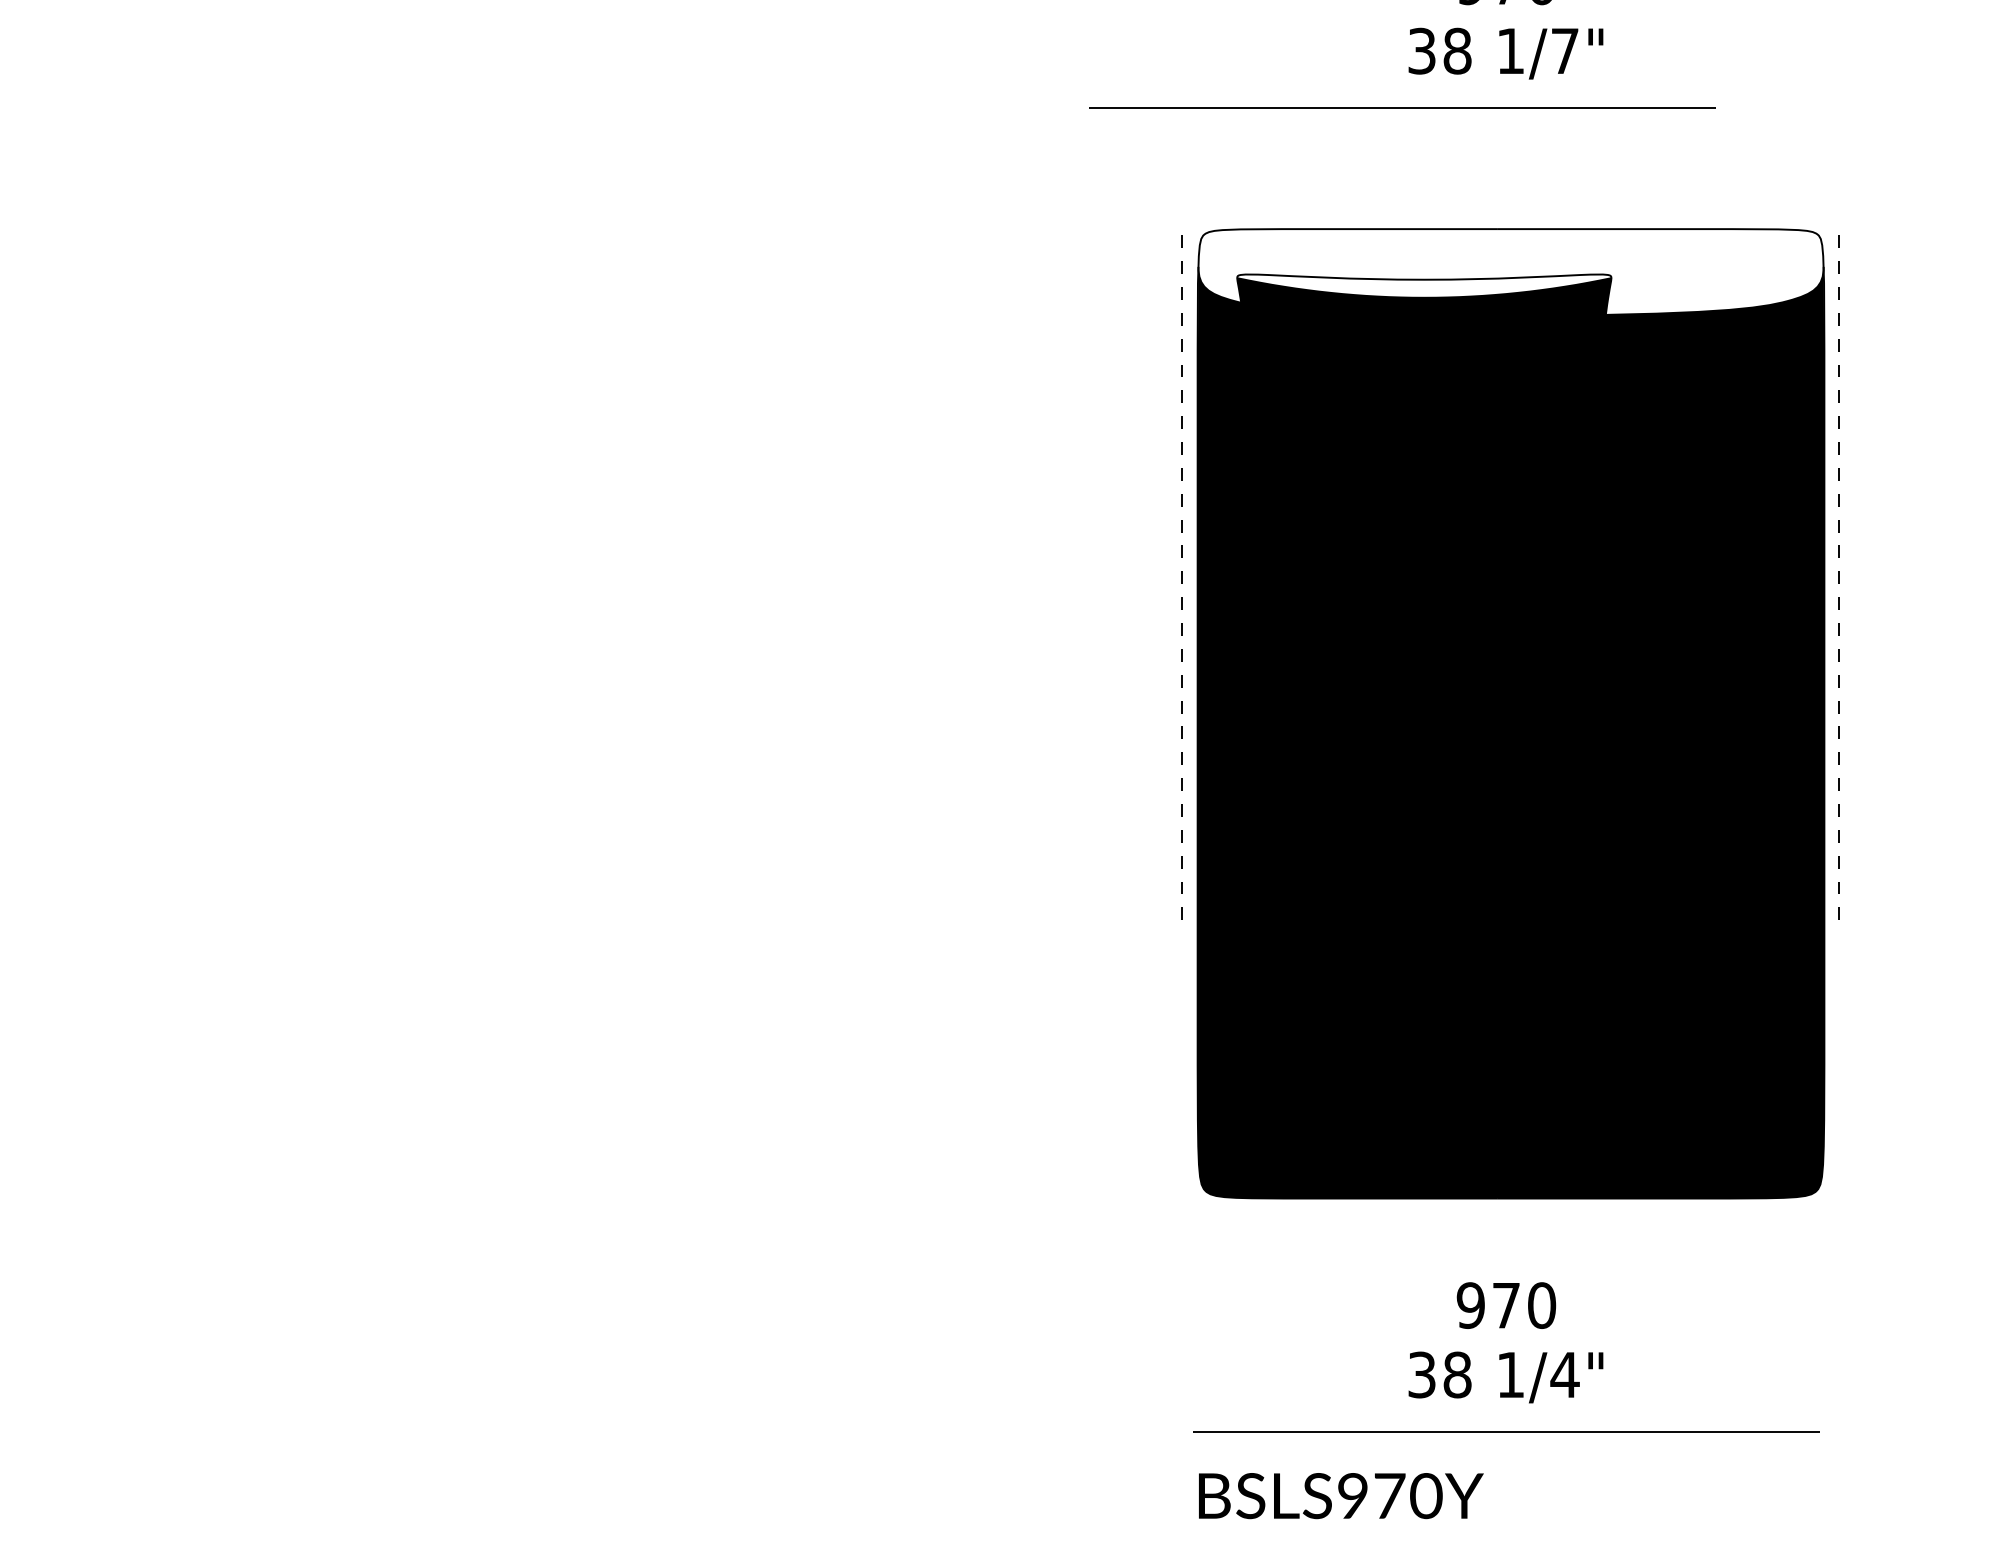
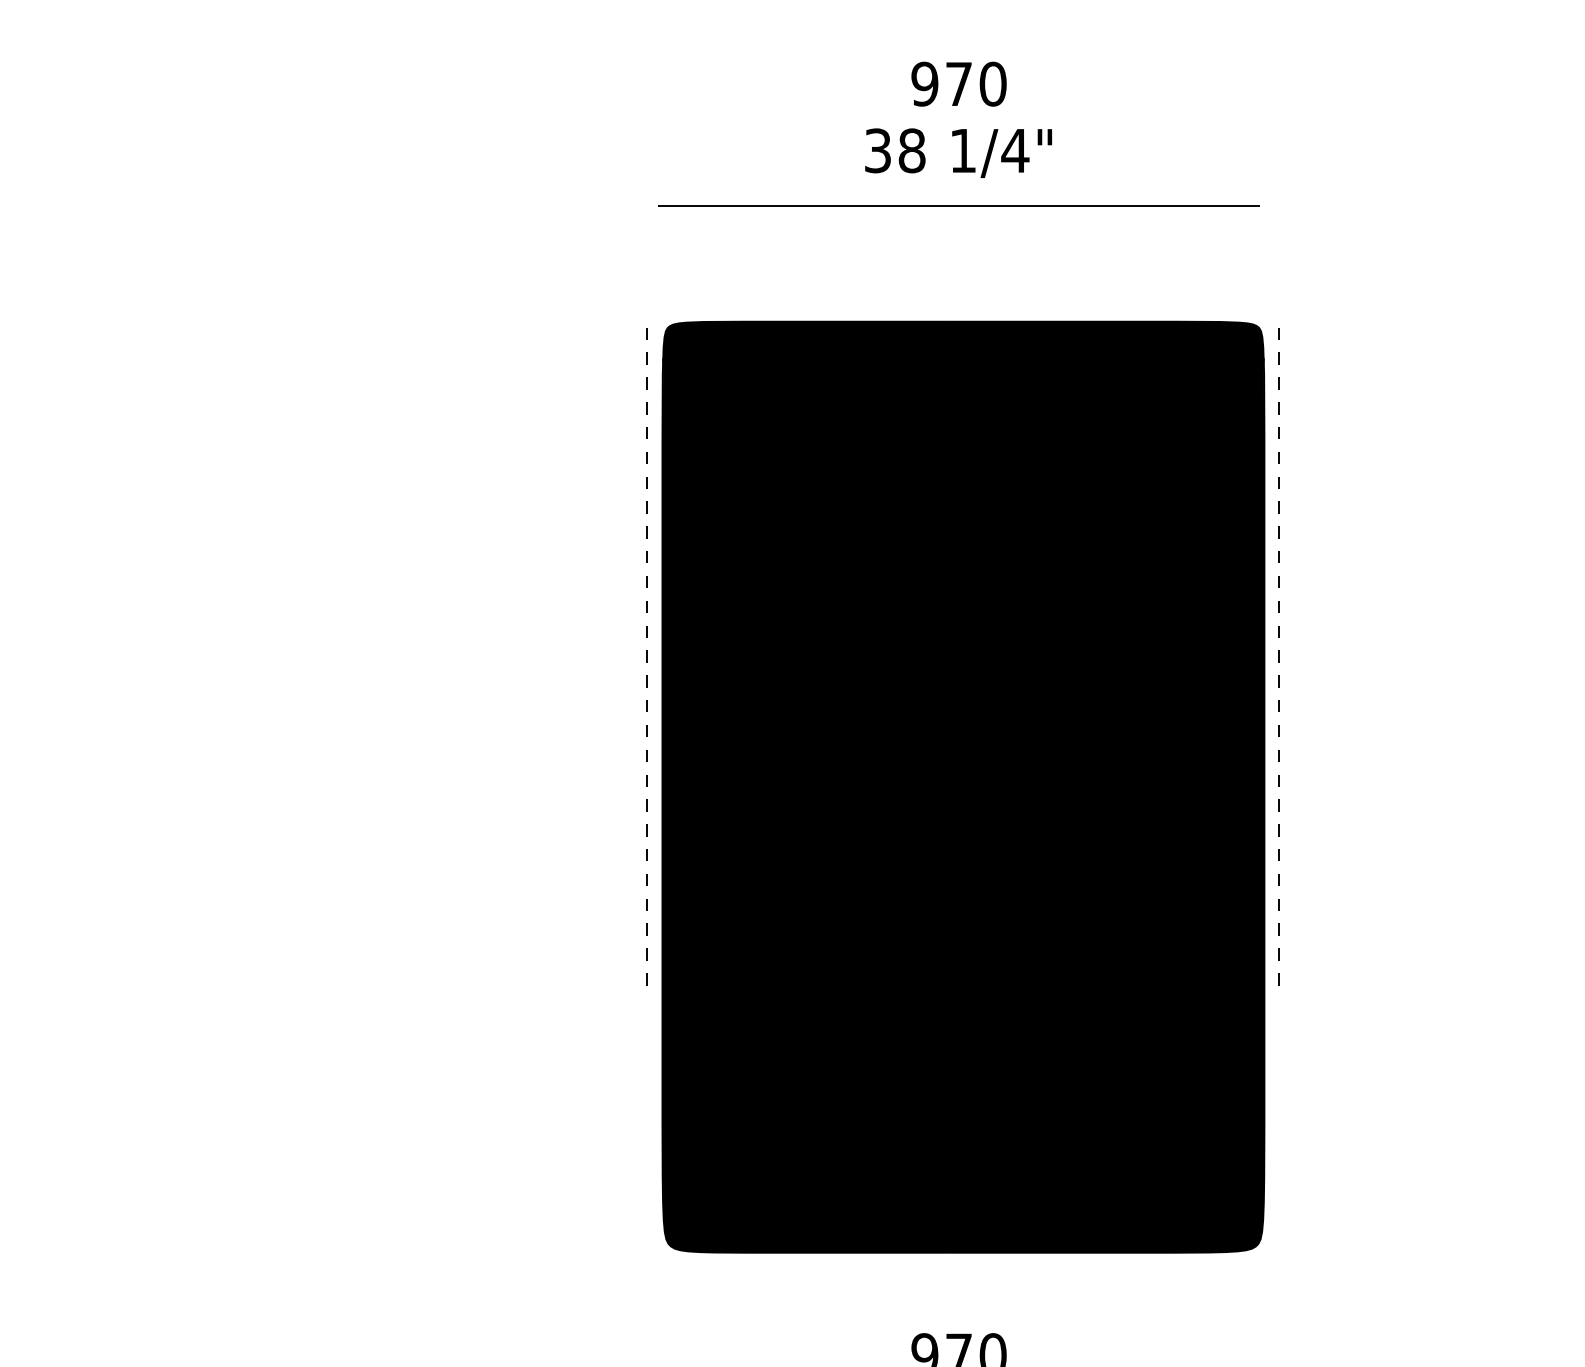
text: (1564, 50) -> (1014, 150), 1/7" -> 1/4"
line: (1402, 107) -> (959, 204), moved
fill: (1510, 272) -> (962, 363), added
fill: (1424, 285) -> (880, 375), added

